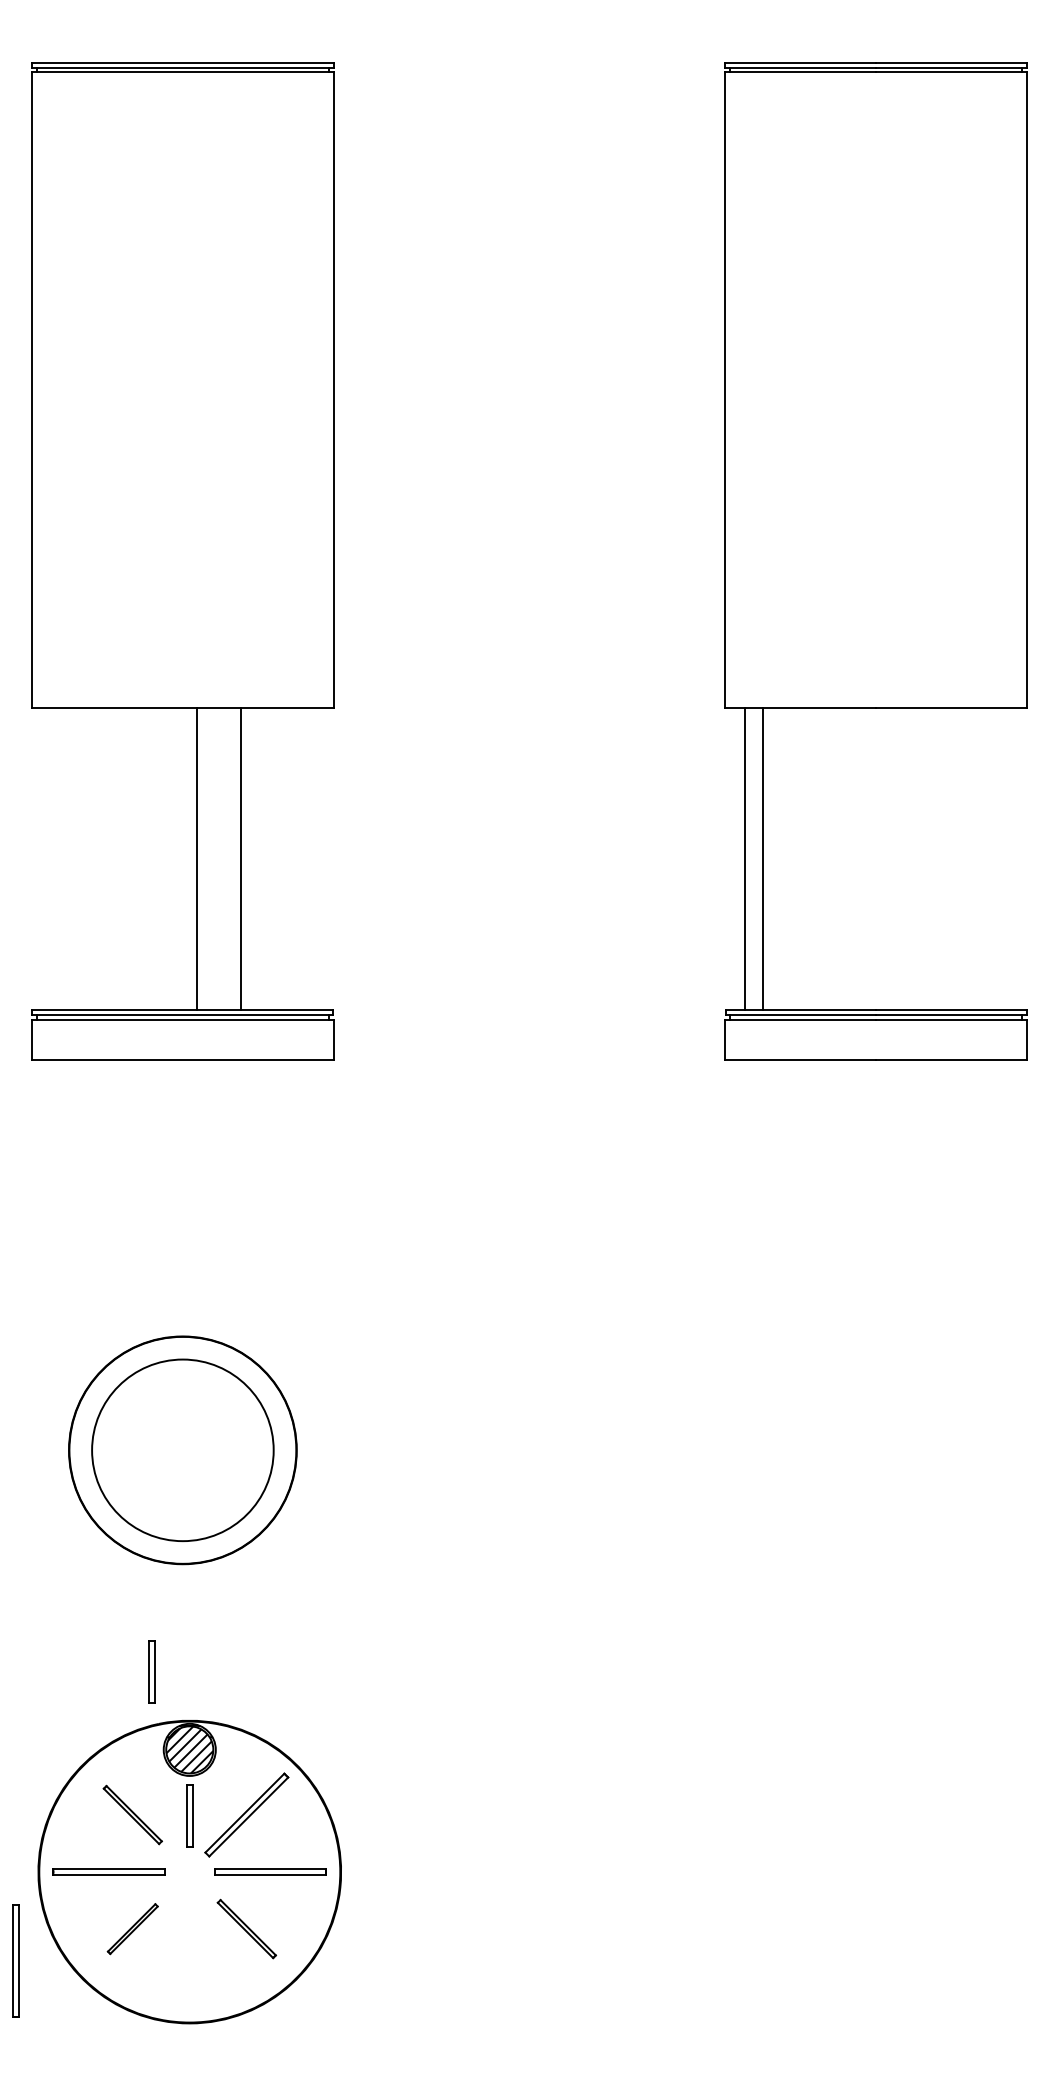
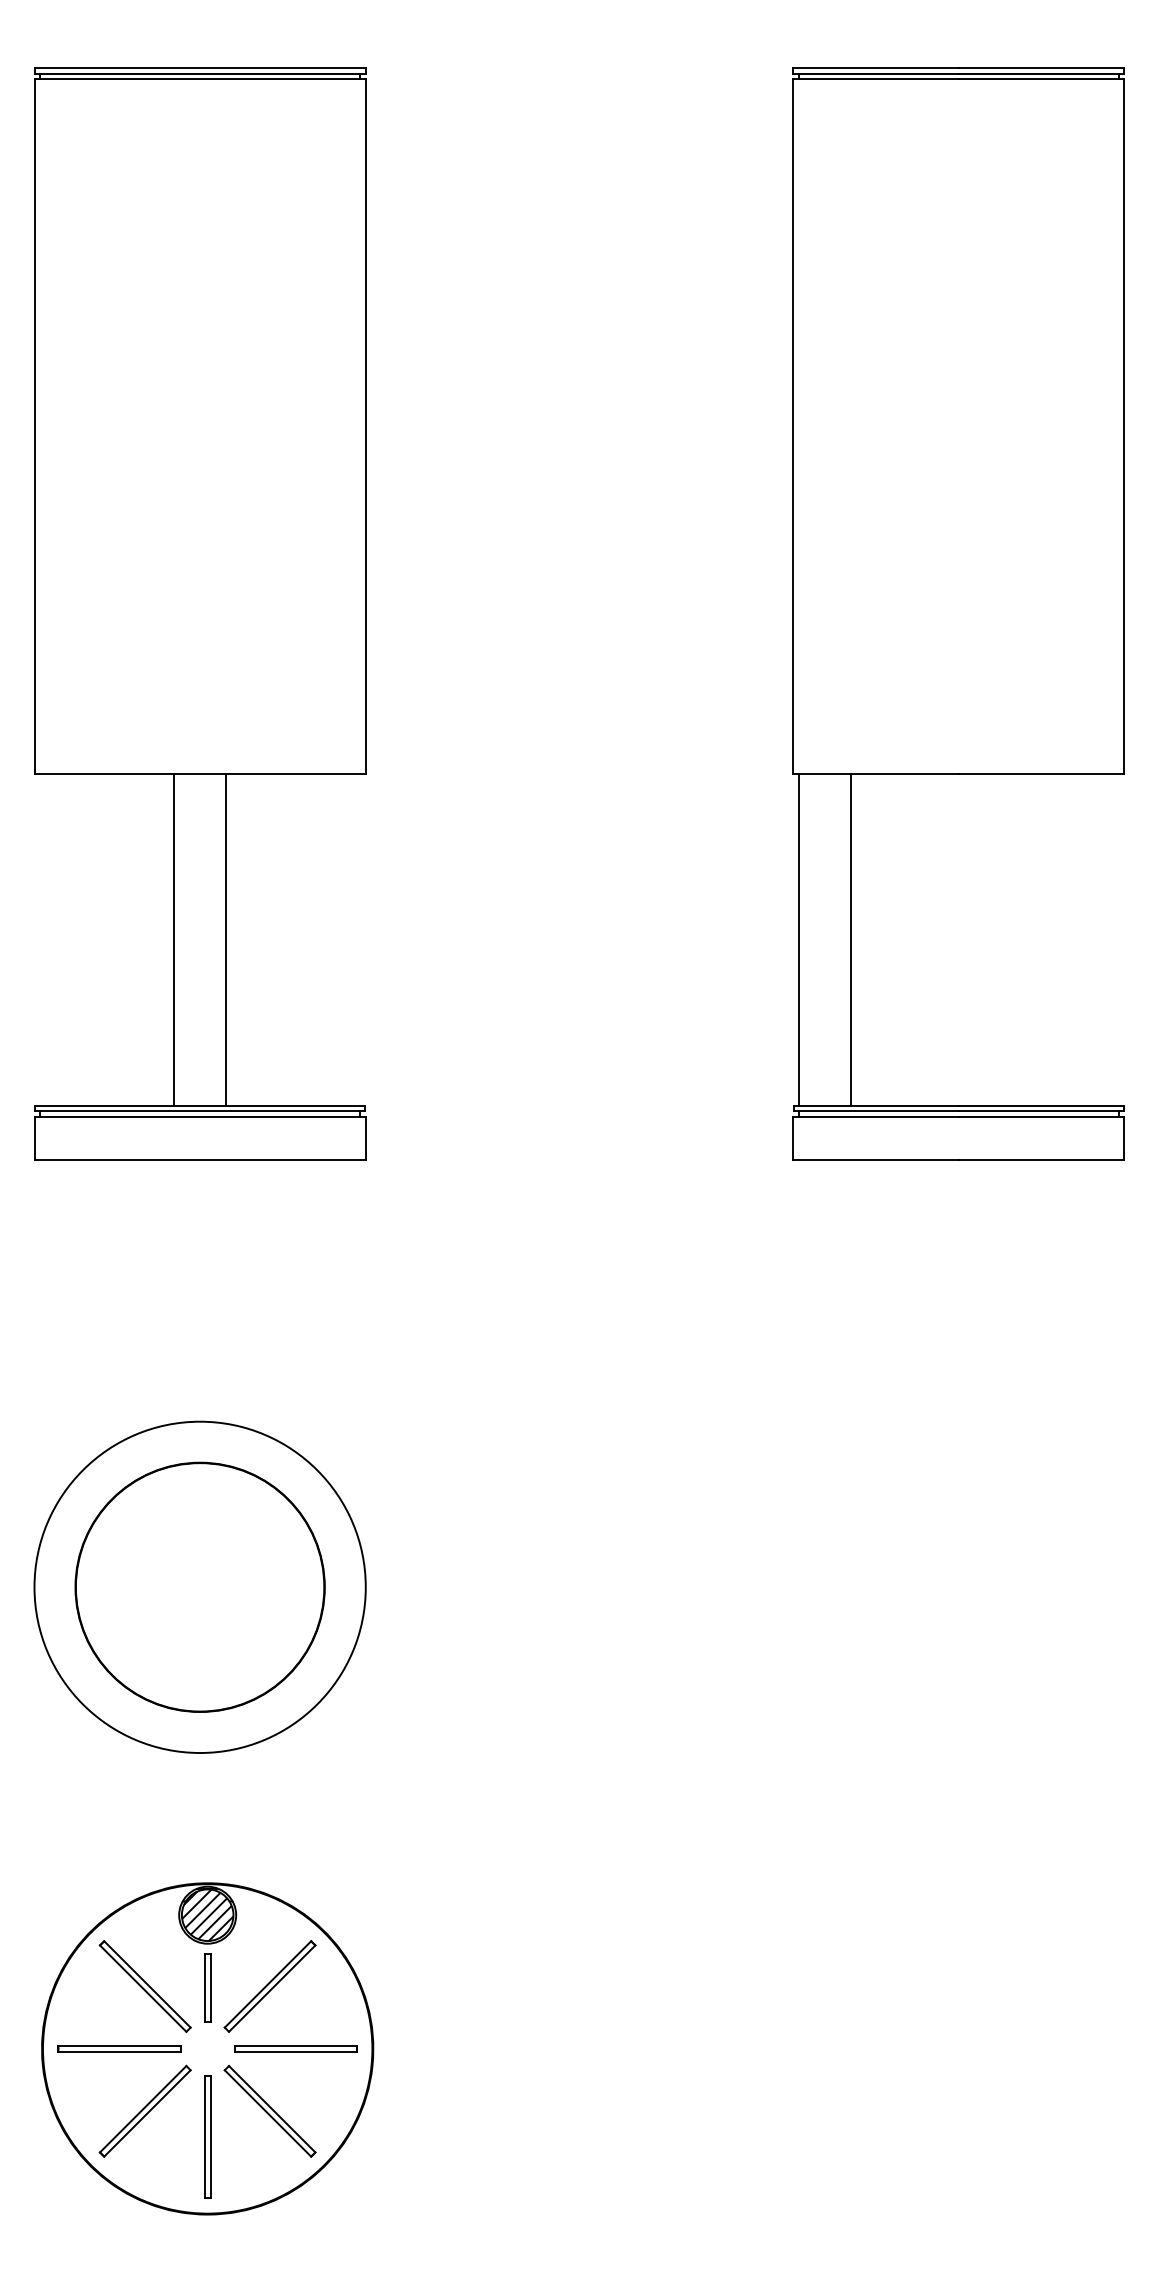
line: (197, 858) -> (174, 939), moved
line: (241, 858) -> (225, 939), moved
line: (744, 858) -> (850, 939), moved
line: (763, 858) -> (799, 939), moved
circle: (182, 1450) -> (199, 1587), size x1.67
part: (151, 1671) -> (165, 1829), removed
part: (132, 1814) -> (144, 1985), size x1.43
part: (132, 1928) -> (144, 2110), size x1.67
part: (246, 1928) -> (269, 2110), size x1.43
part: (15, 1960) -> (207, 2136), moved

